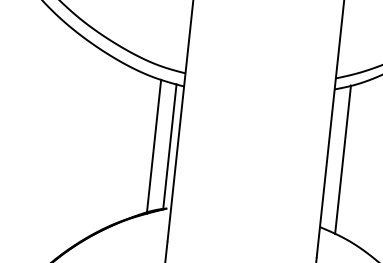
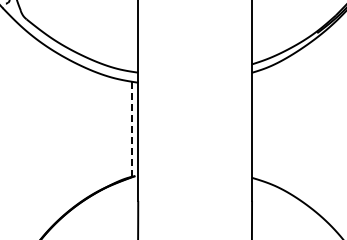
line: (154, 146) -> (120, 130), removed
line: (170, 147) -> (132, 129), solid -> dashed
line: (343, 158) -> (264, 124), removed

